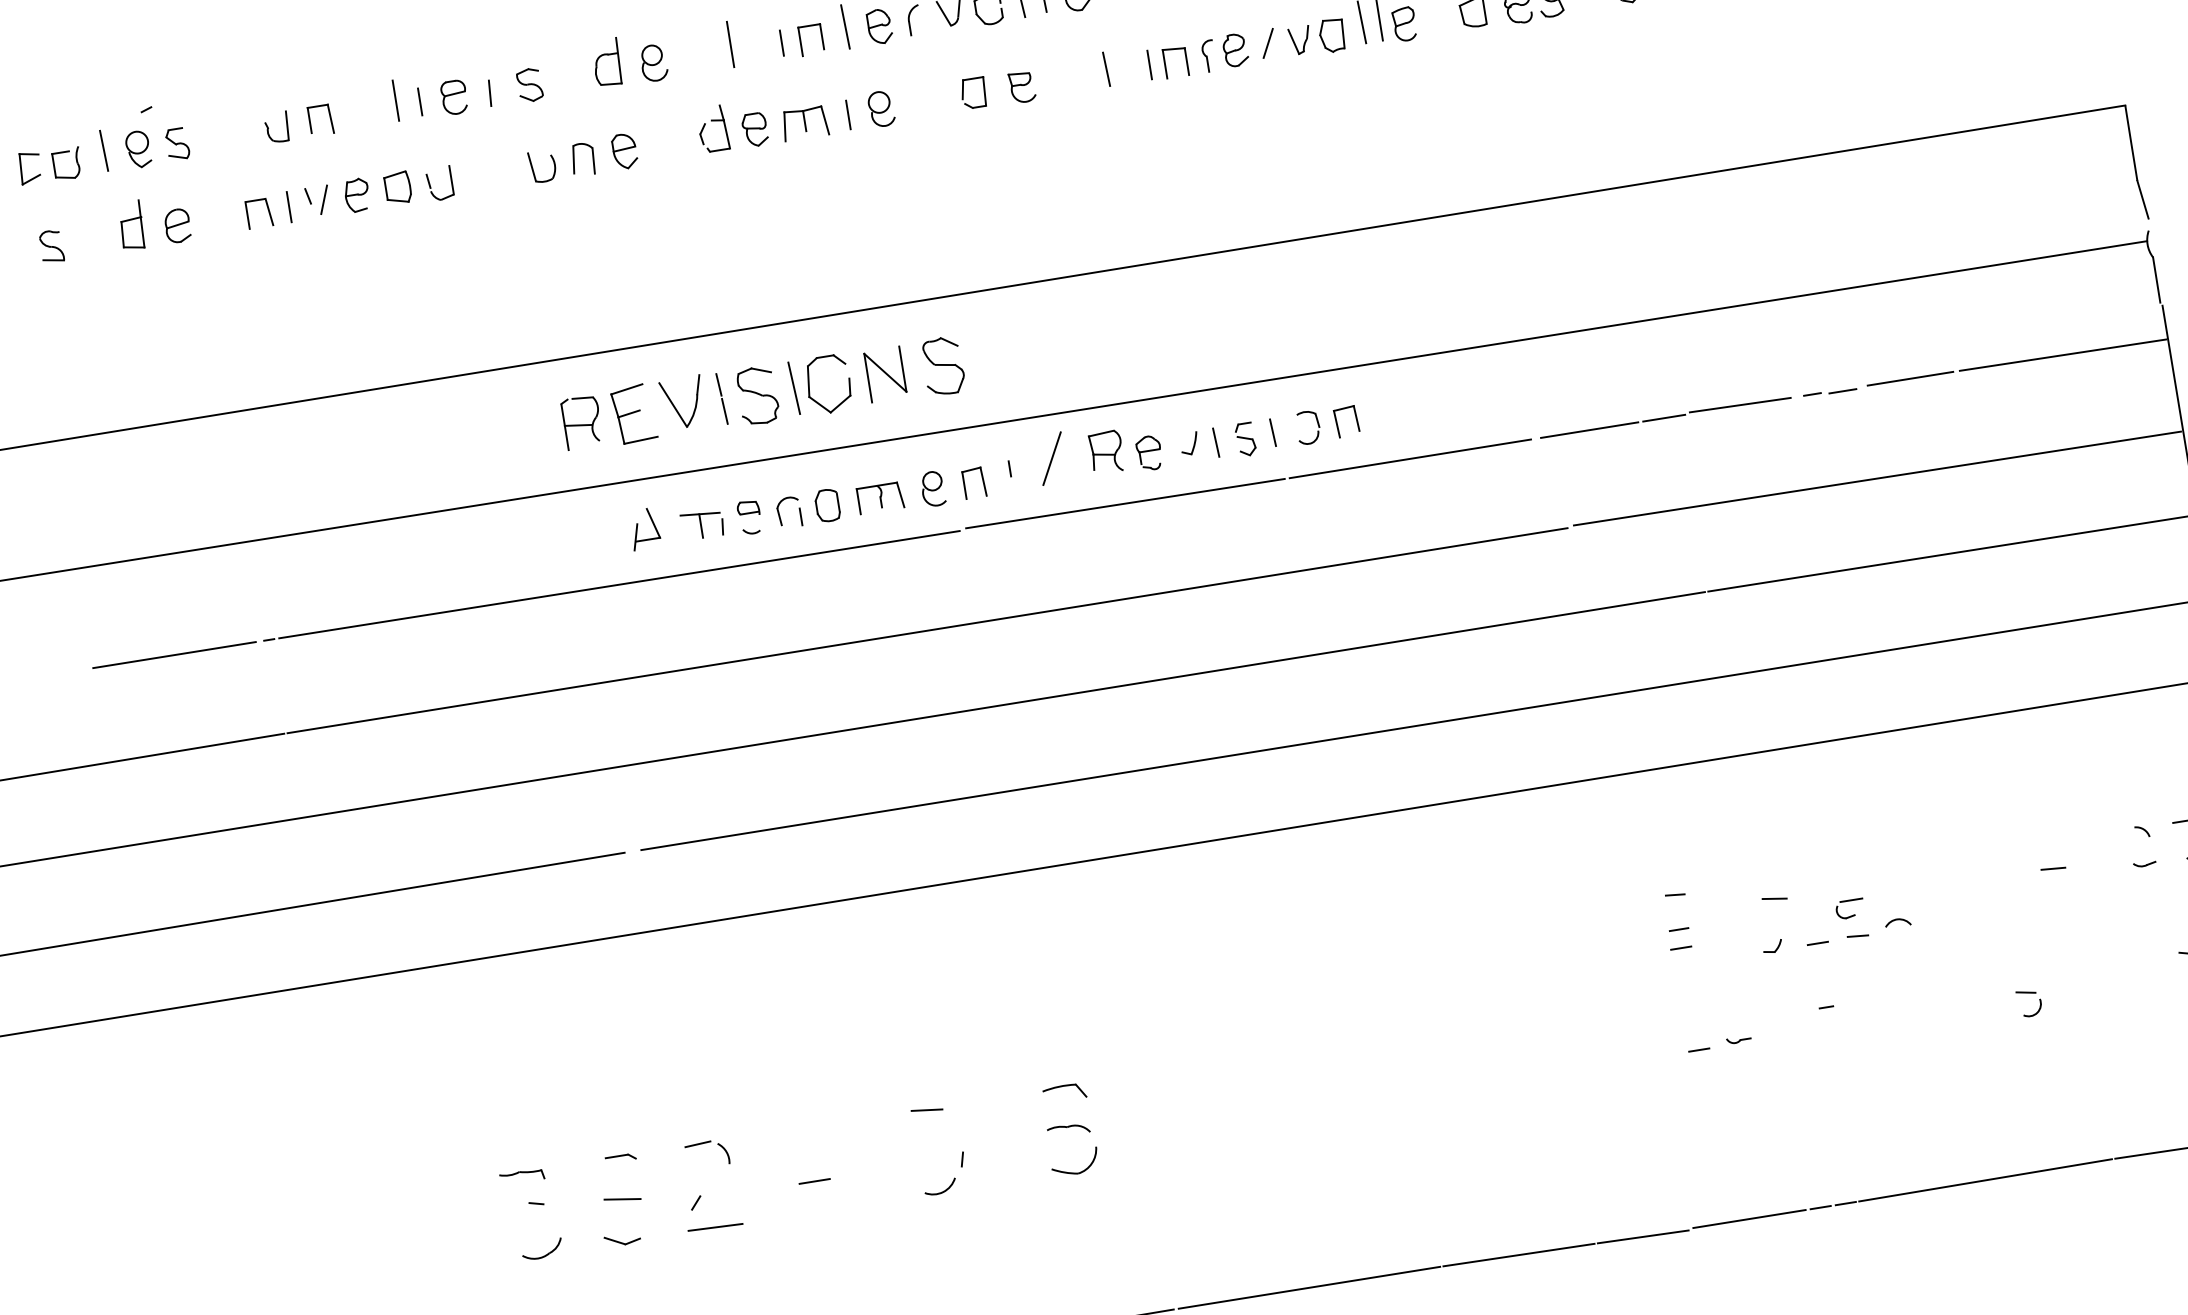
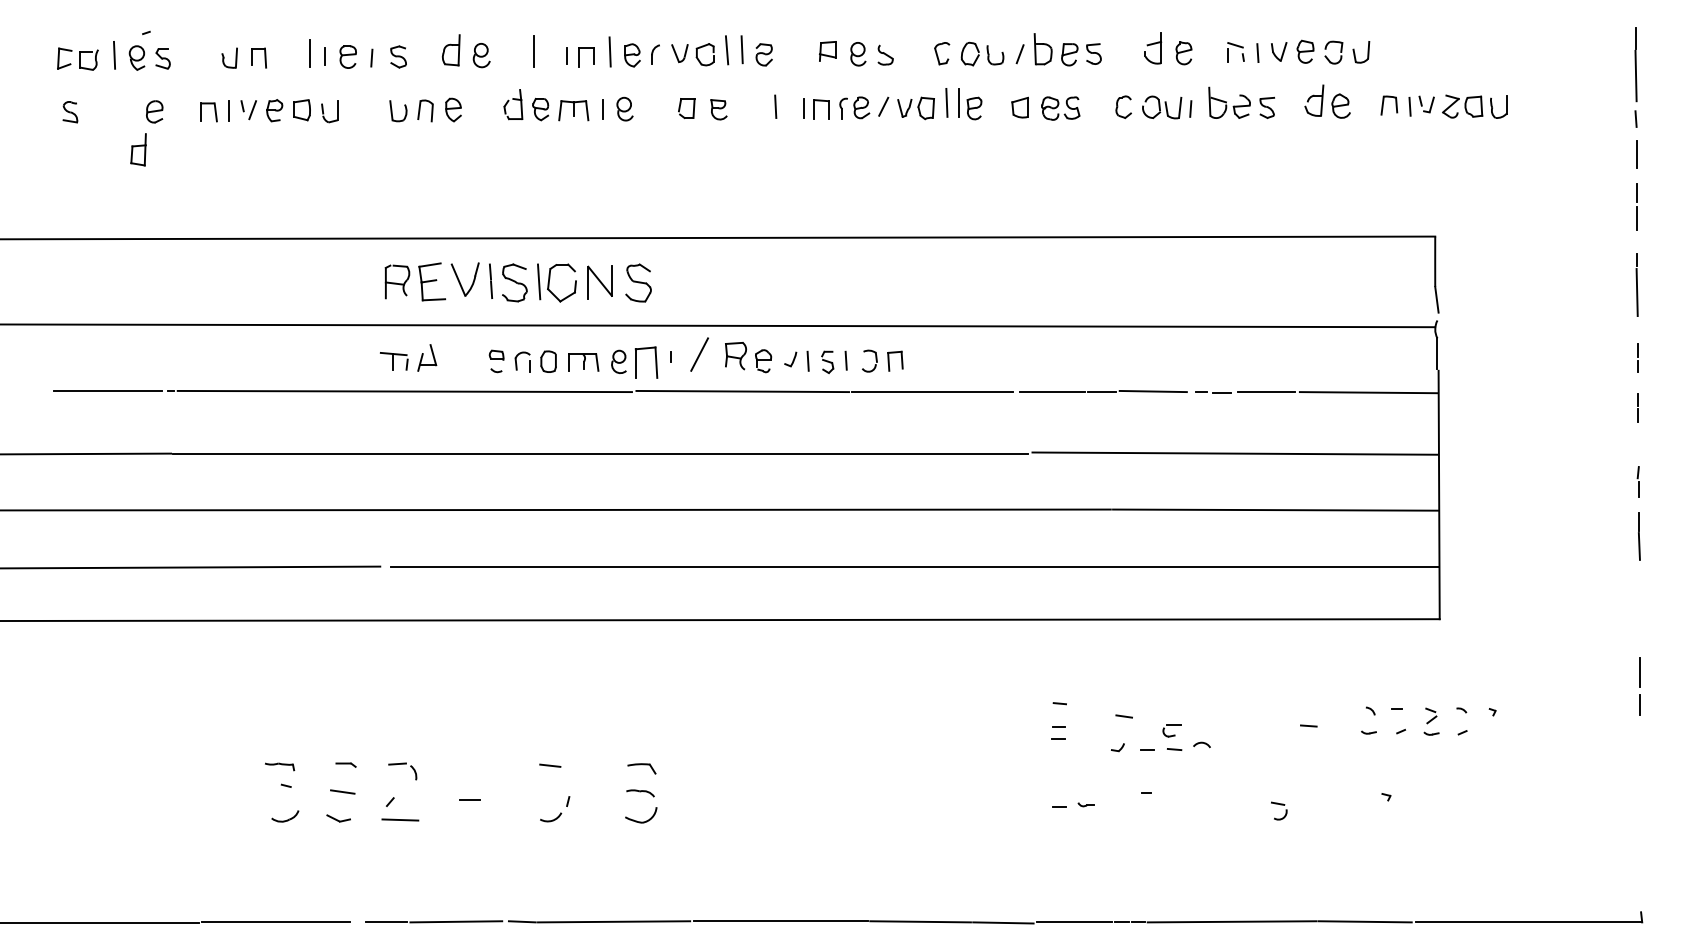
part: (131, 225) -> (138, 149), moved
part: (974, 481) -> (646, 361), size x1.6
part: (703, 525) -> (394, 361), moved

